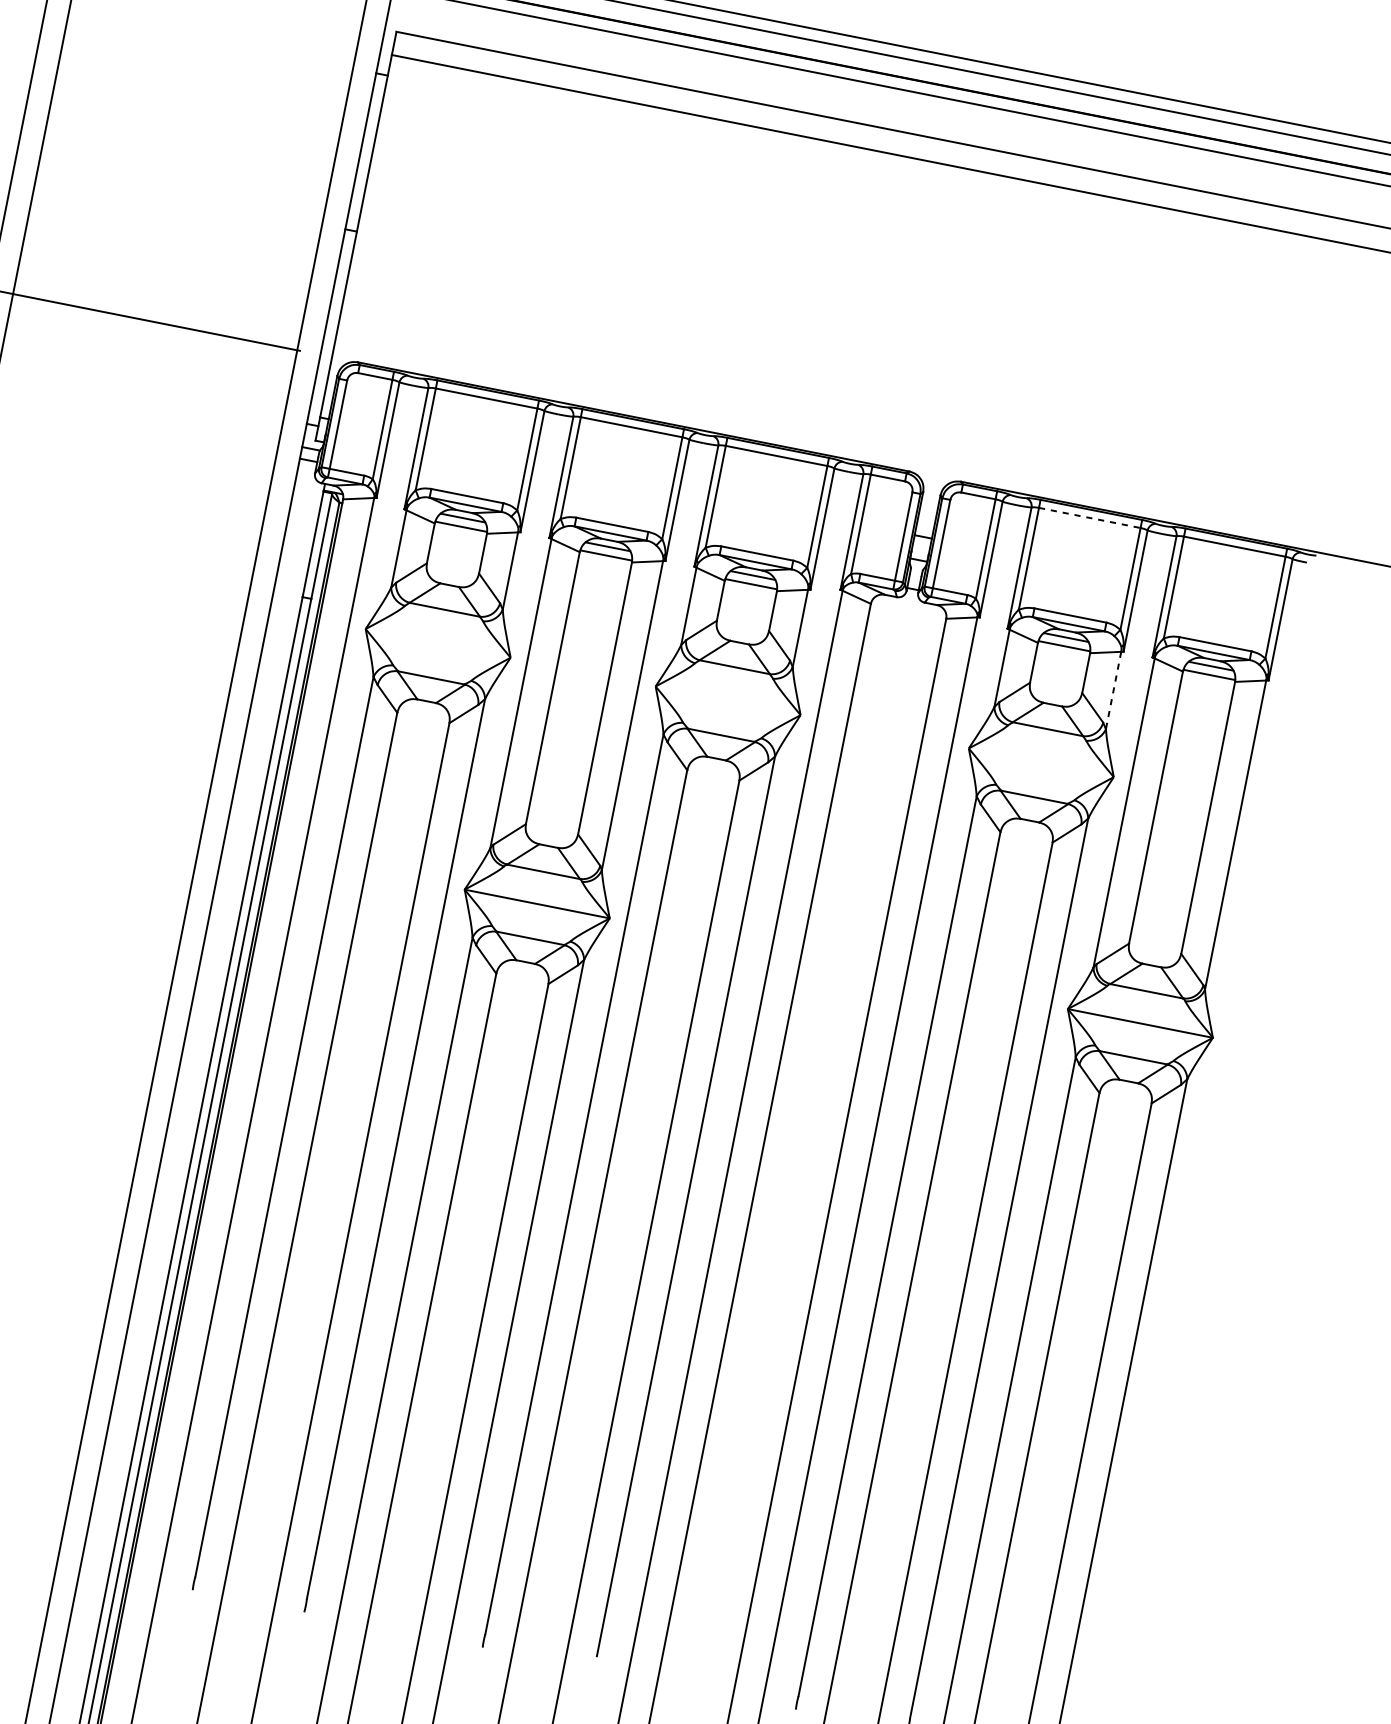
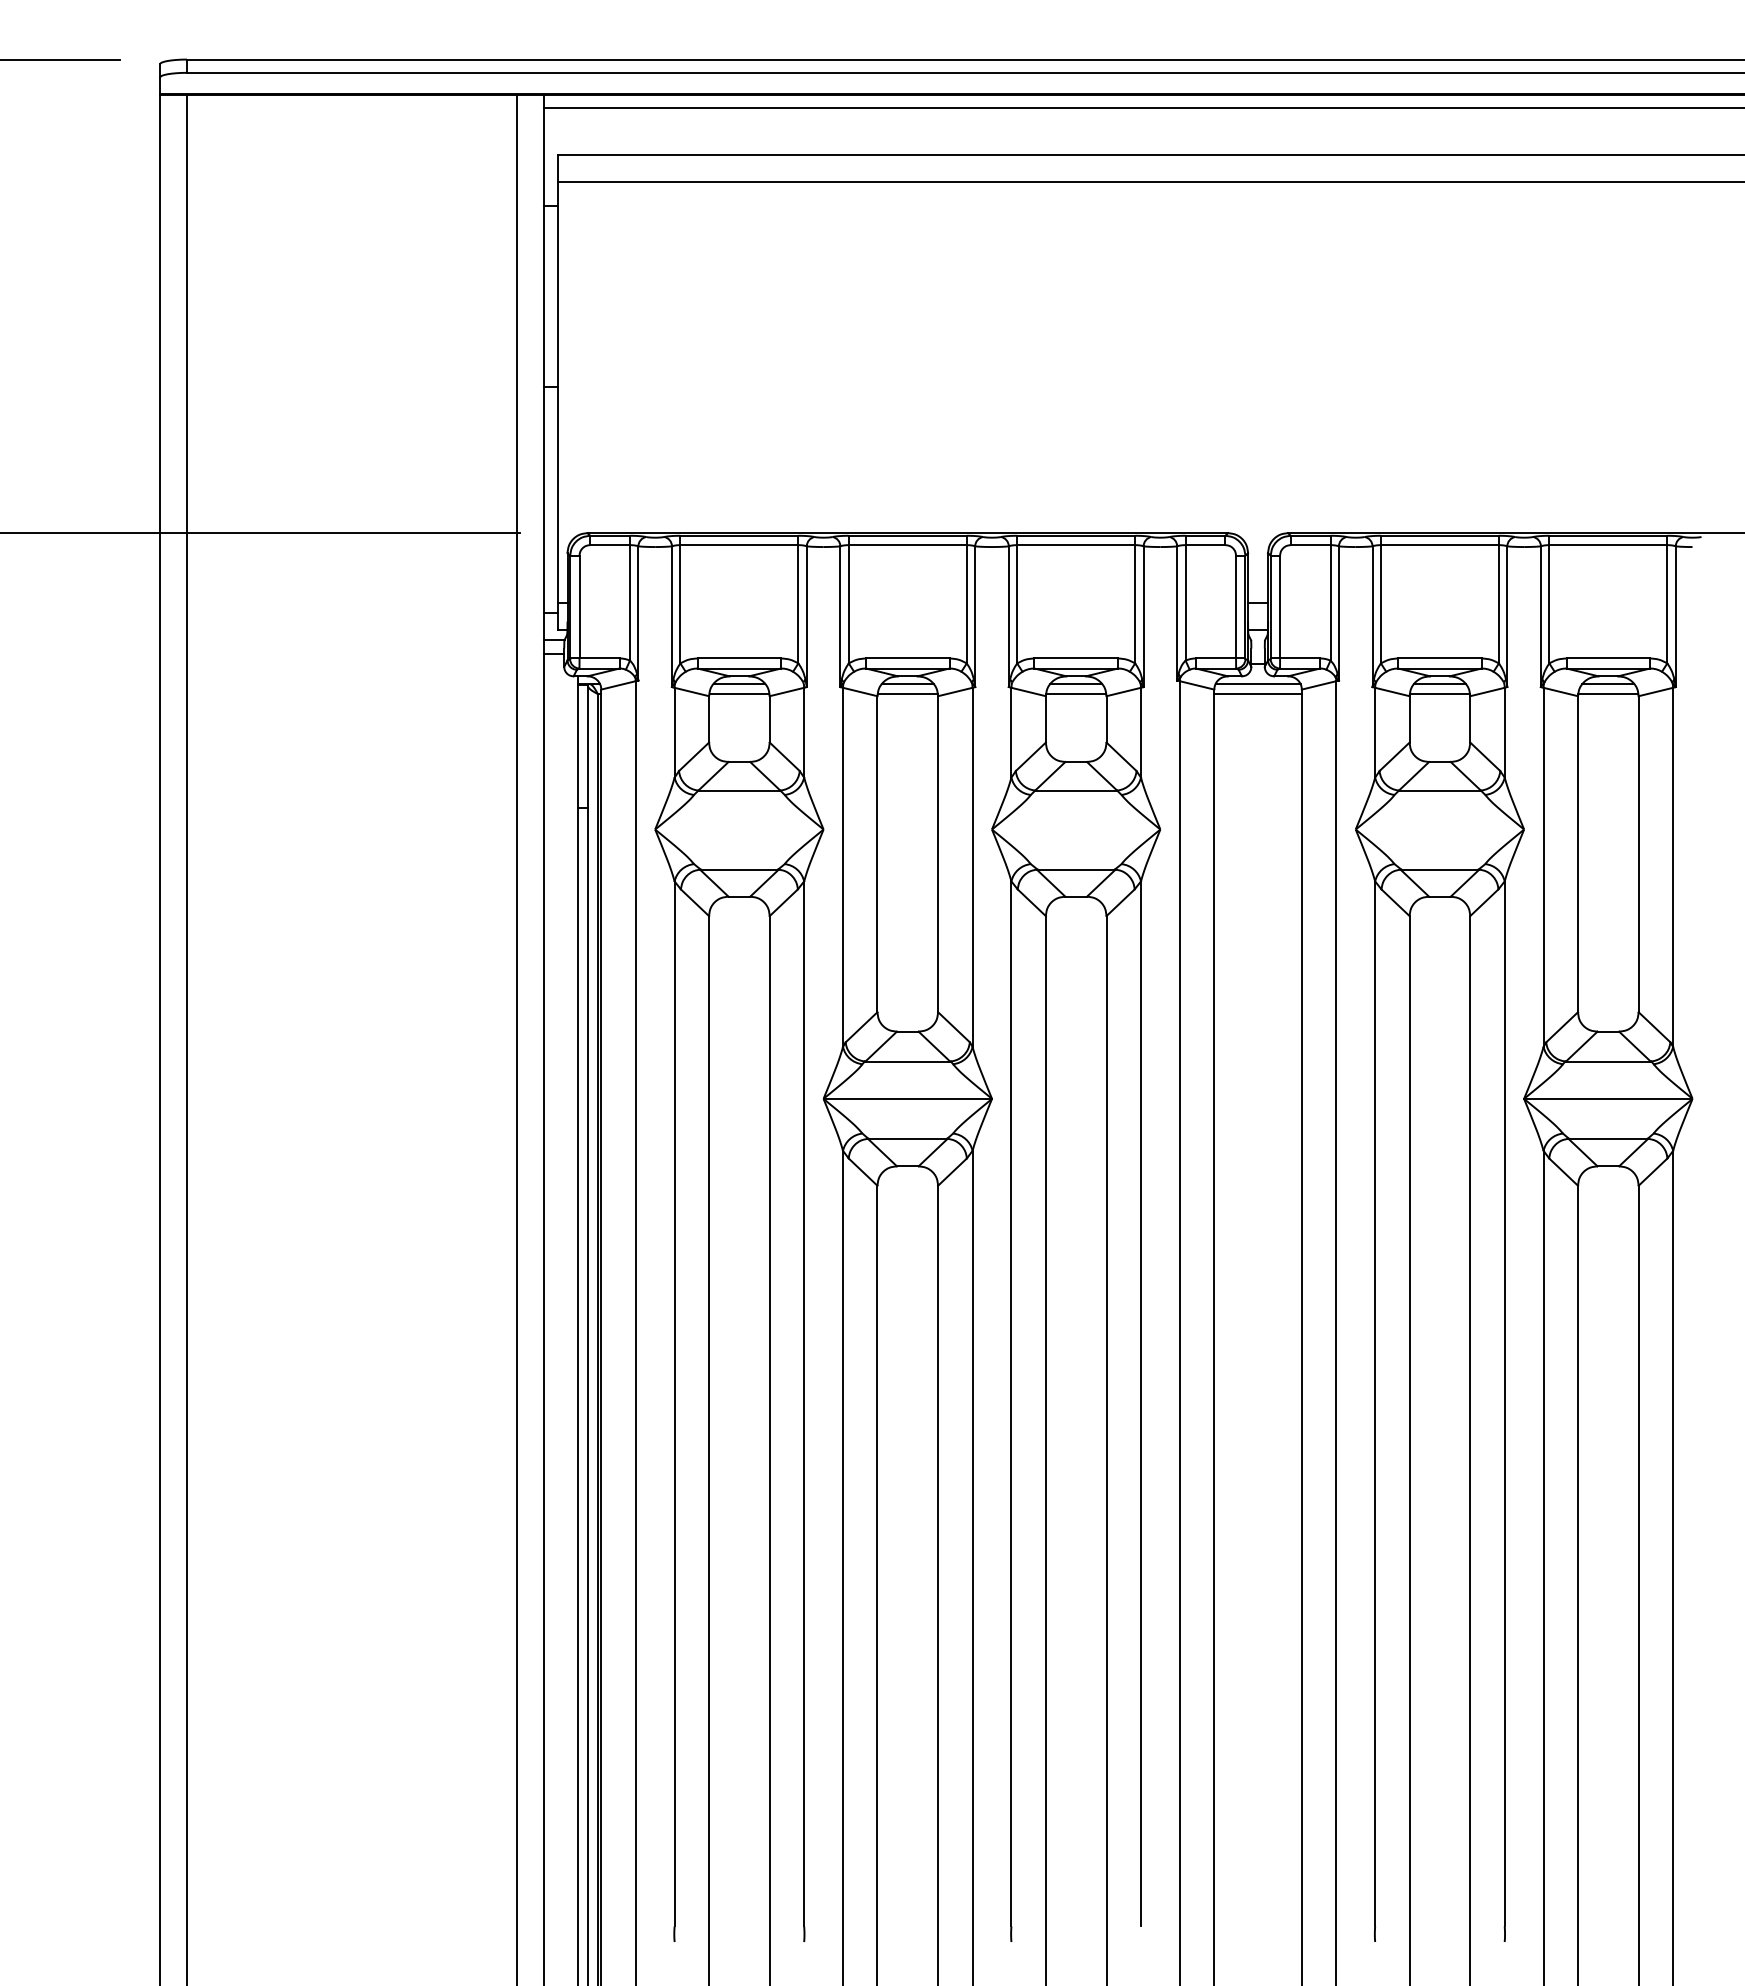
line: (1089, 518) -> (1439, 545), dashed -> solid
line: (908, 606) -> (1257, 684), added
line: (907, 615) -> (1257, 694), added
line: (1113, 690) -> (1504, 732), dashed -> solid

